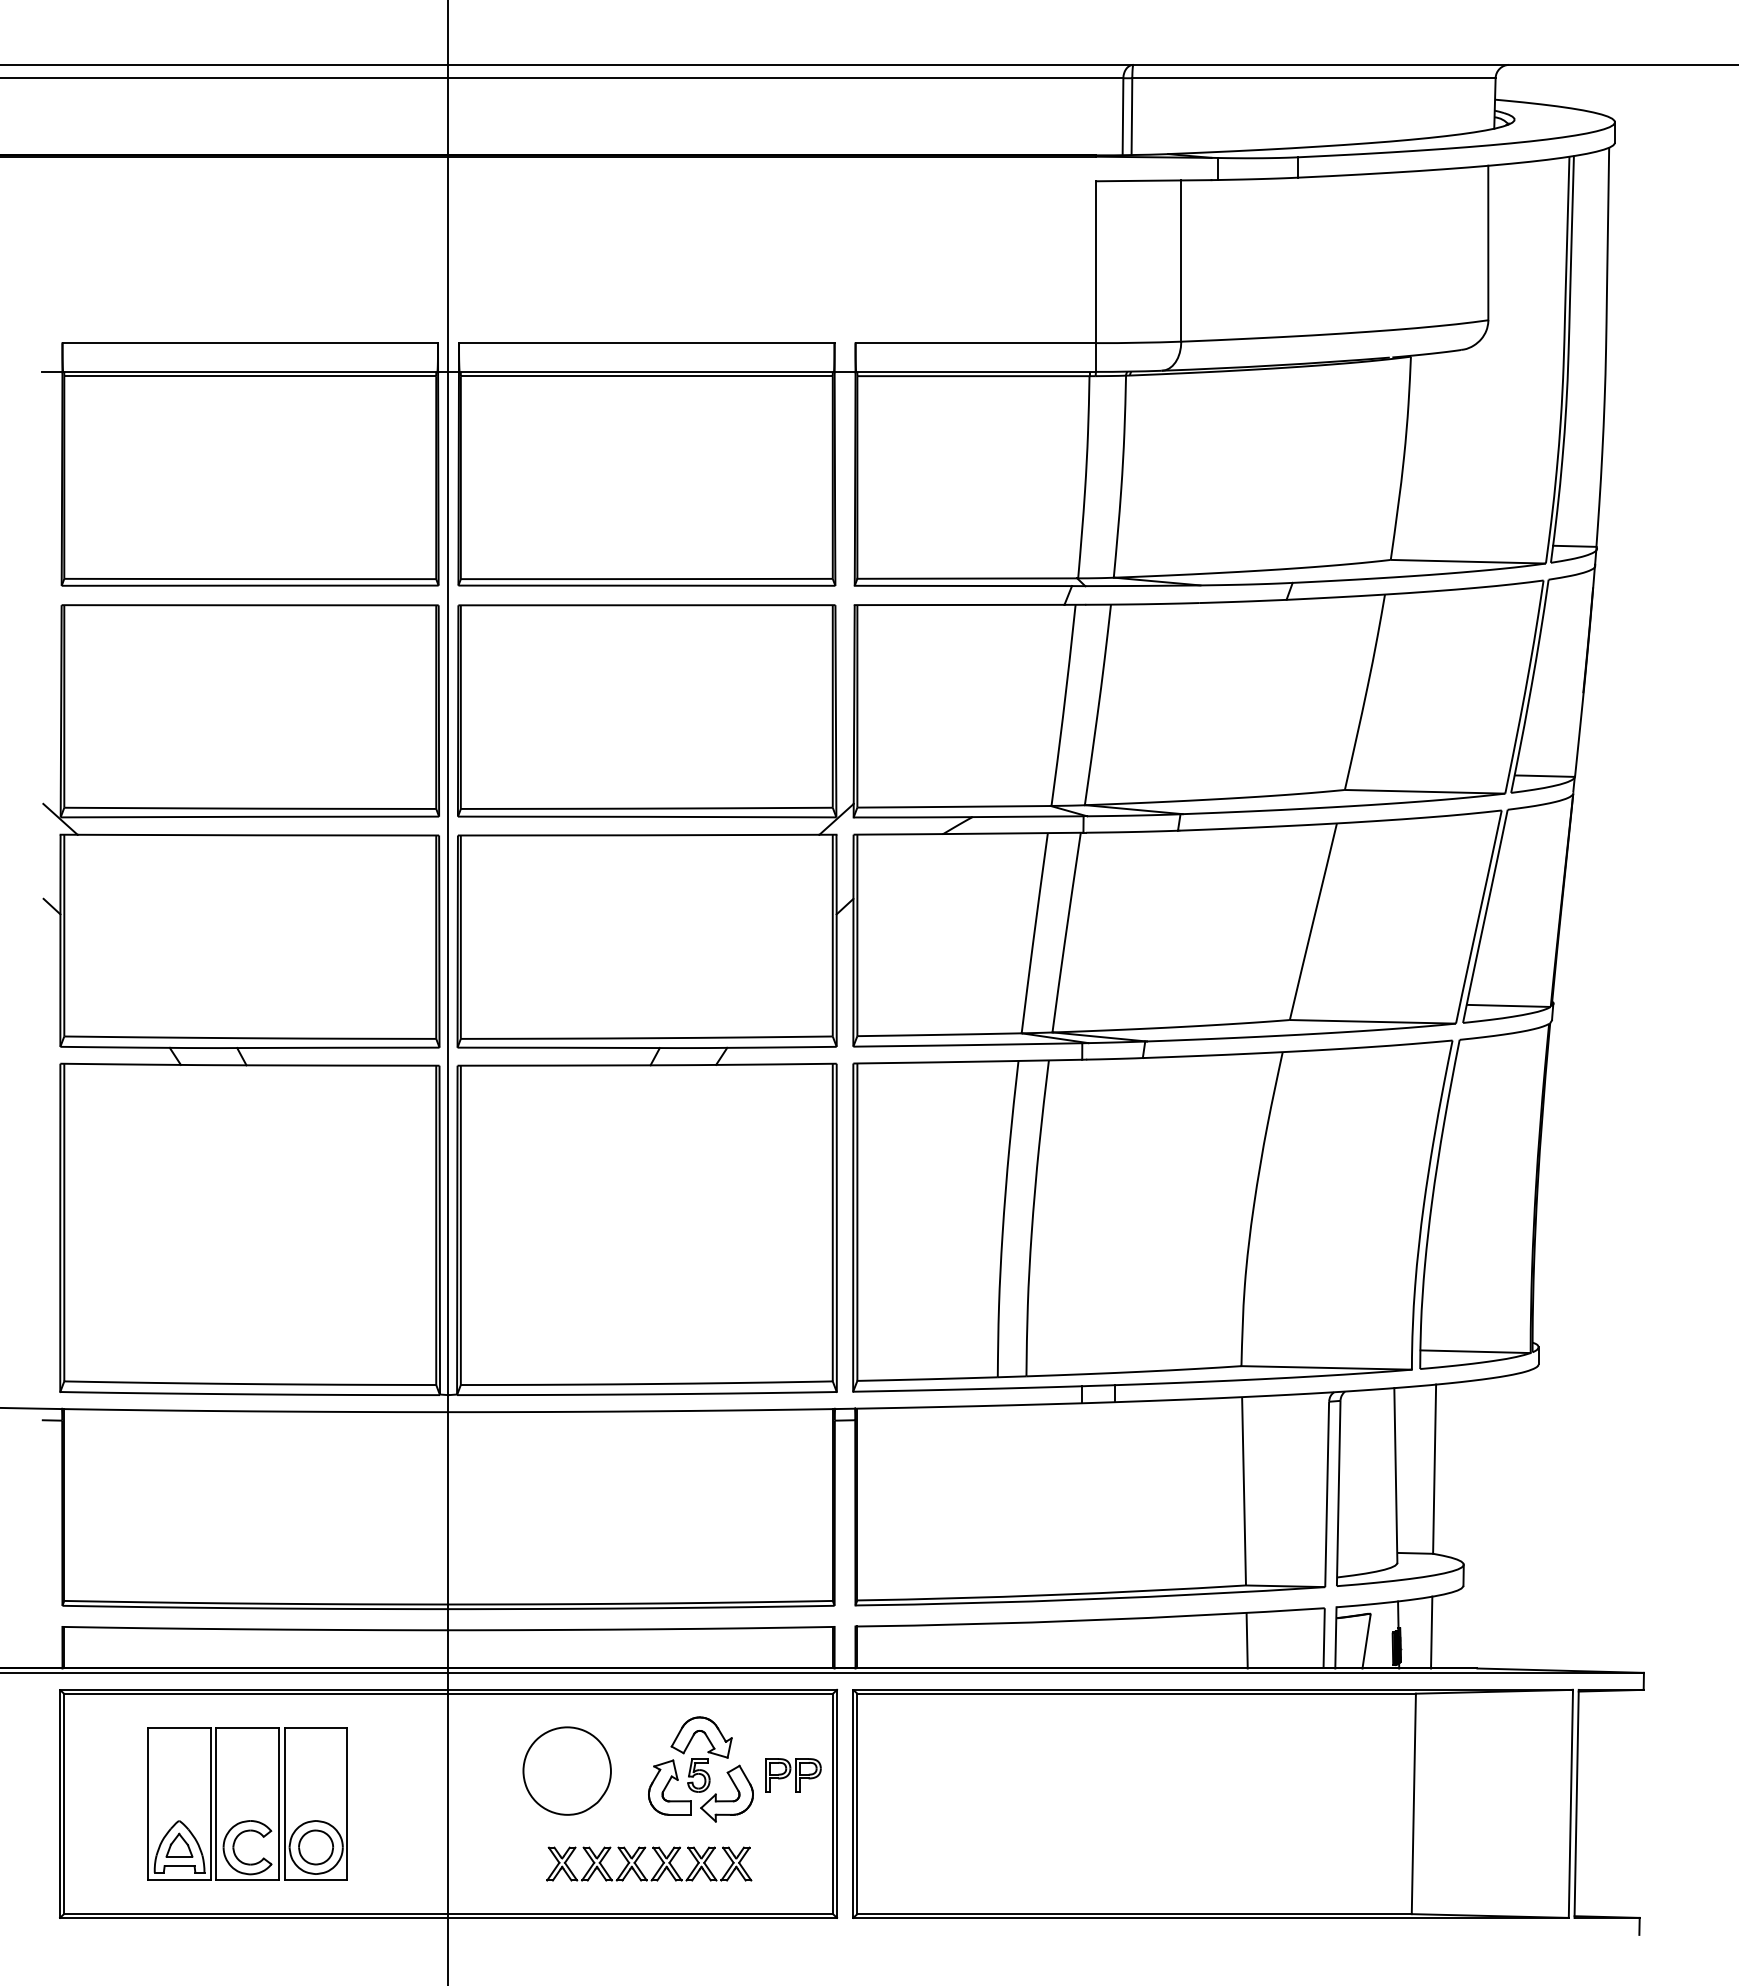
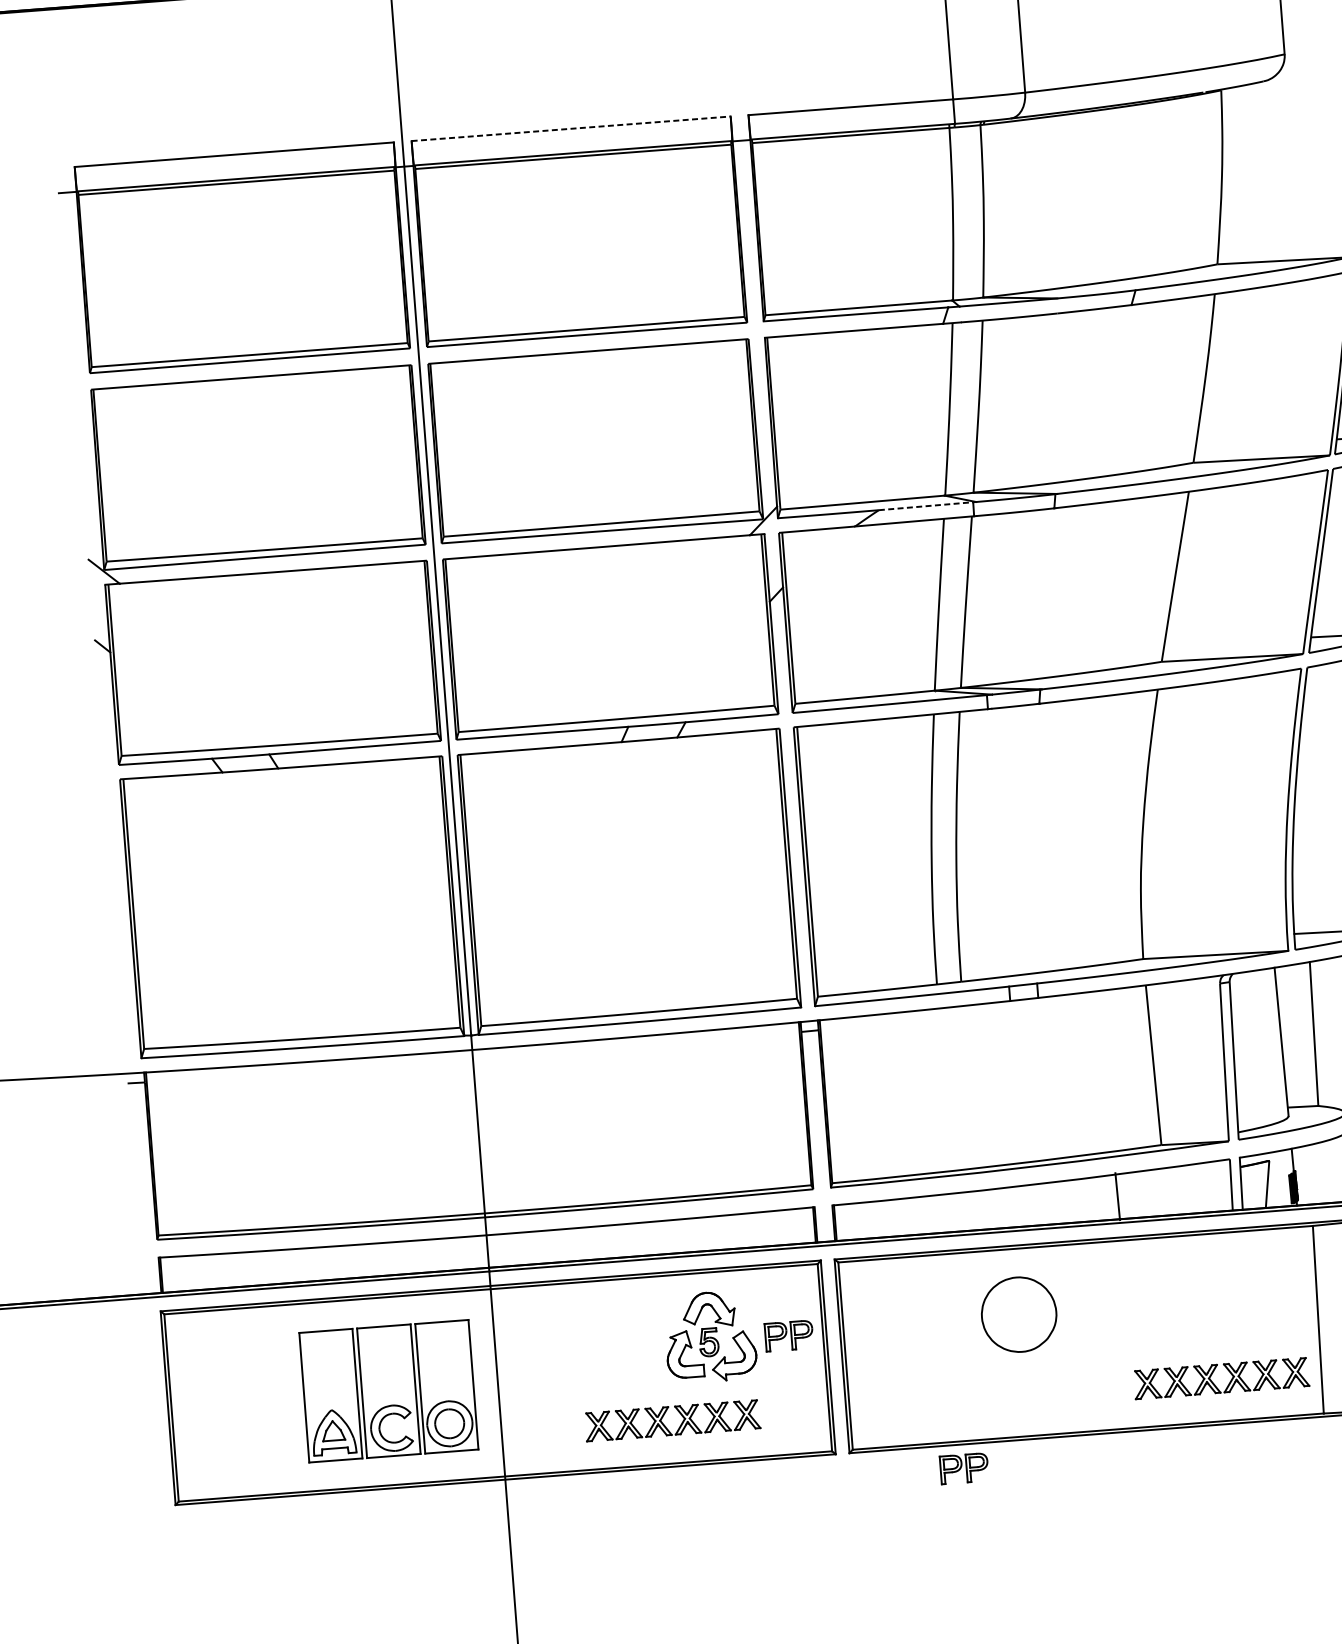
line: (646, 343) -> (570, 129), solid -> dashed
line: (1028, 816) -> (926, 506), solid -> dashed
line: (1431, 1632) -> (1322, 1172), removed
line: (1246, 1640) -> (1117, 1196), moved
part: (566, 1770) -> (1018, 1314), moved
part: (247, 1803) -> (388, 1390), moved
part: (1304, 1868) -> (1229, 1381), added
part: (986, 1946) -> (964, 1468), added

